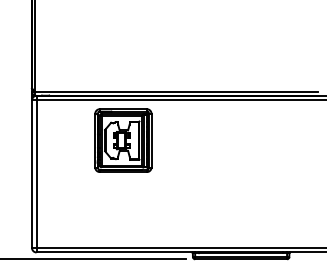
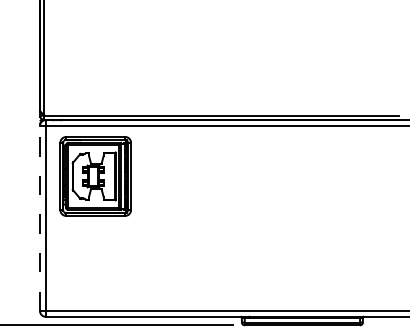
part: (123, 140) -> (95, 176), moved
line: (31, 170) -> (39, 213), solid -> dashed

